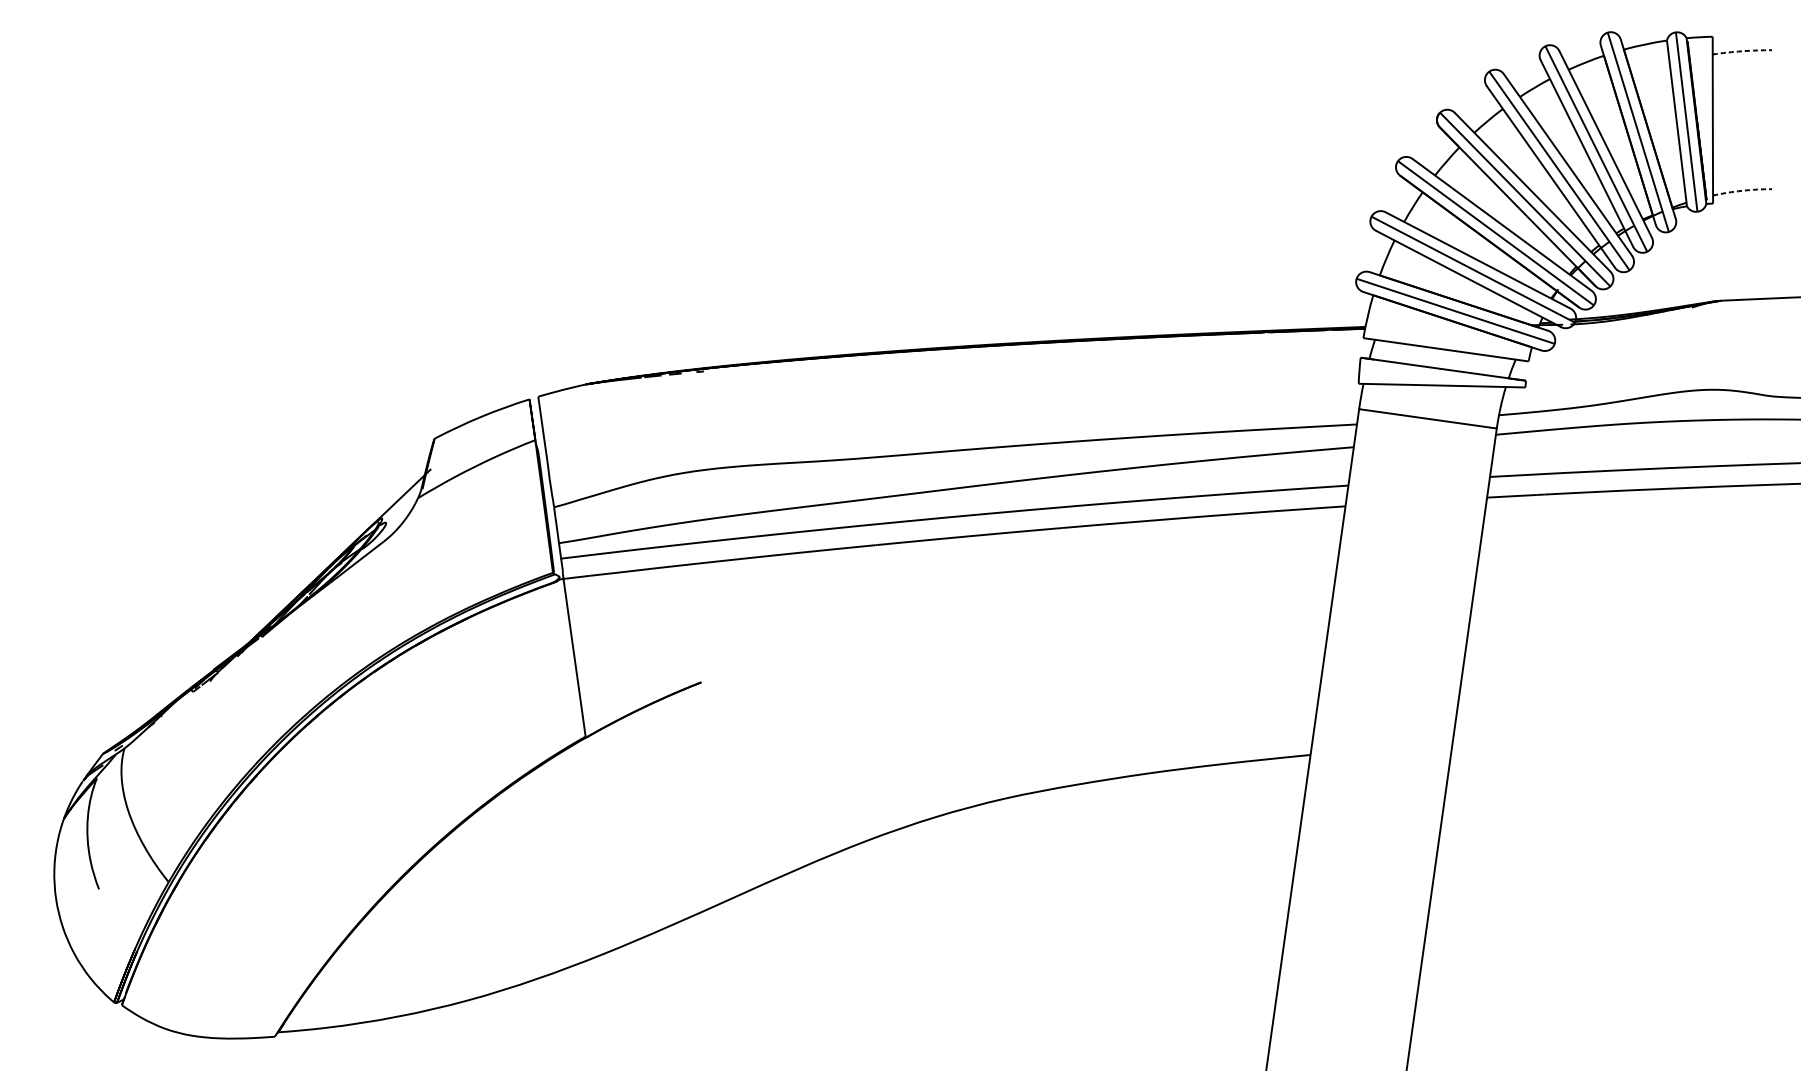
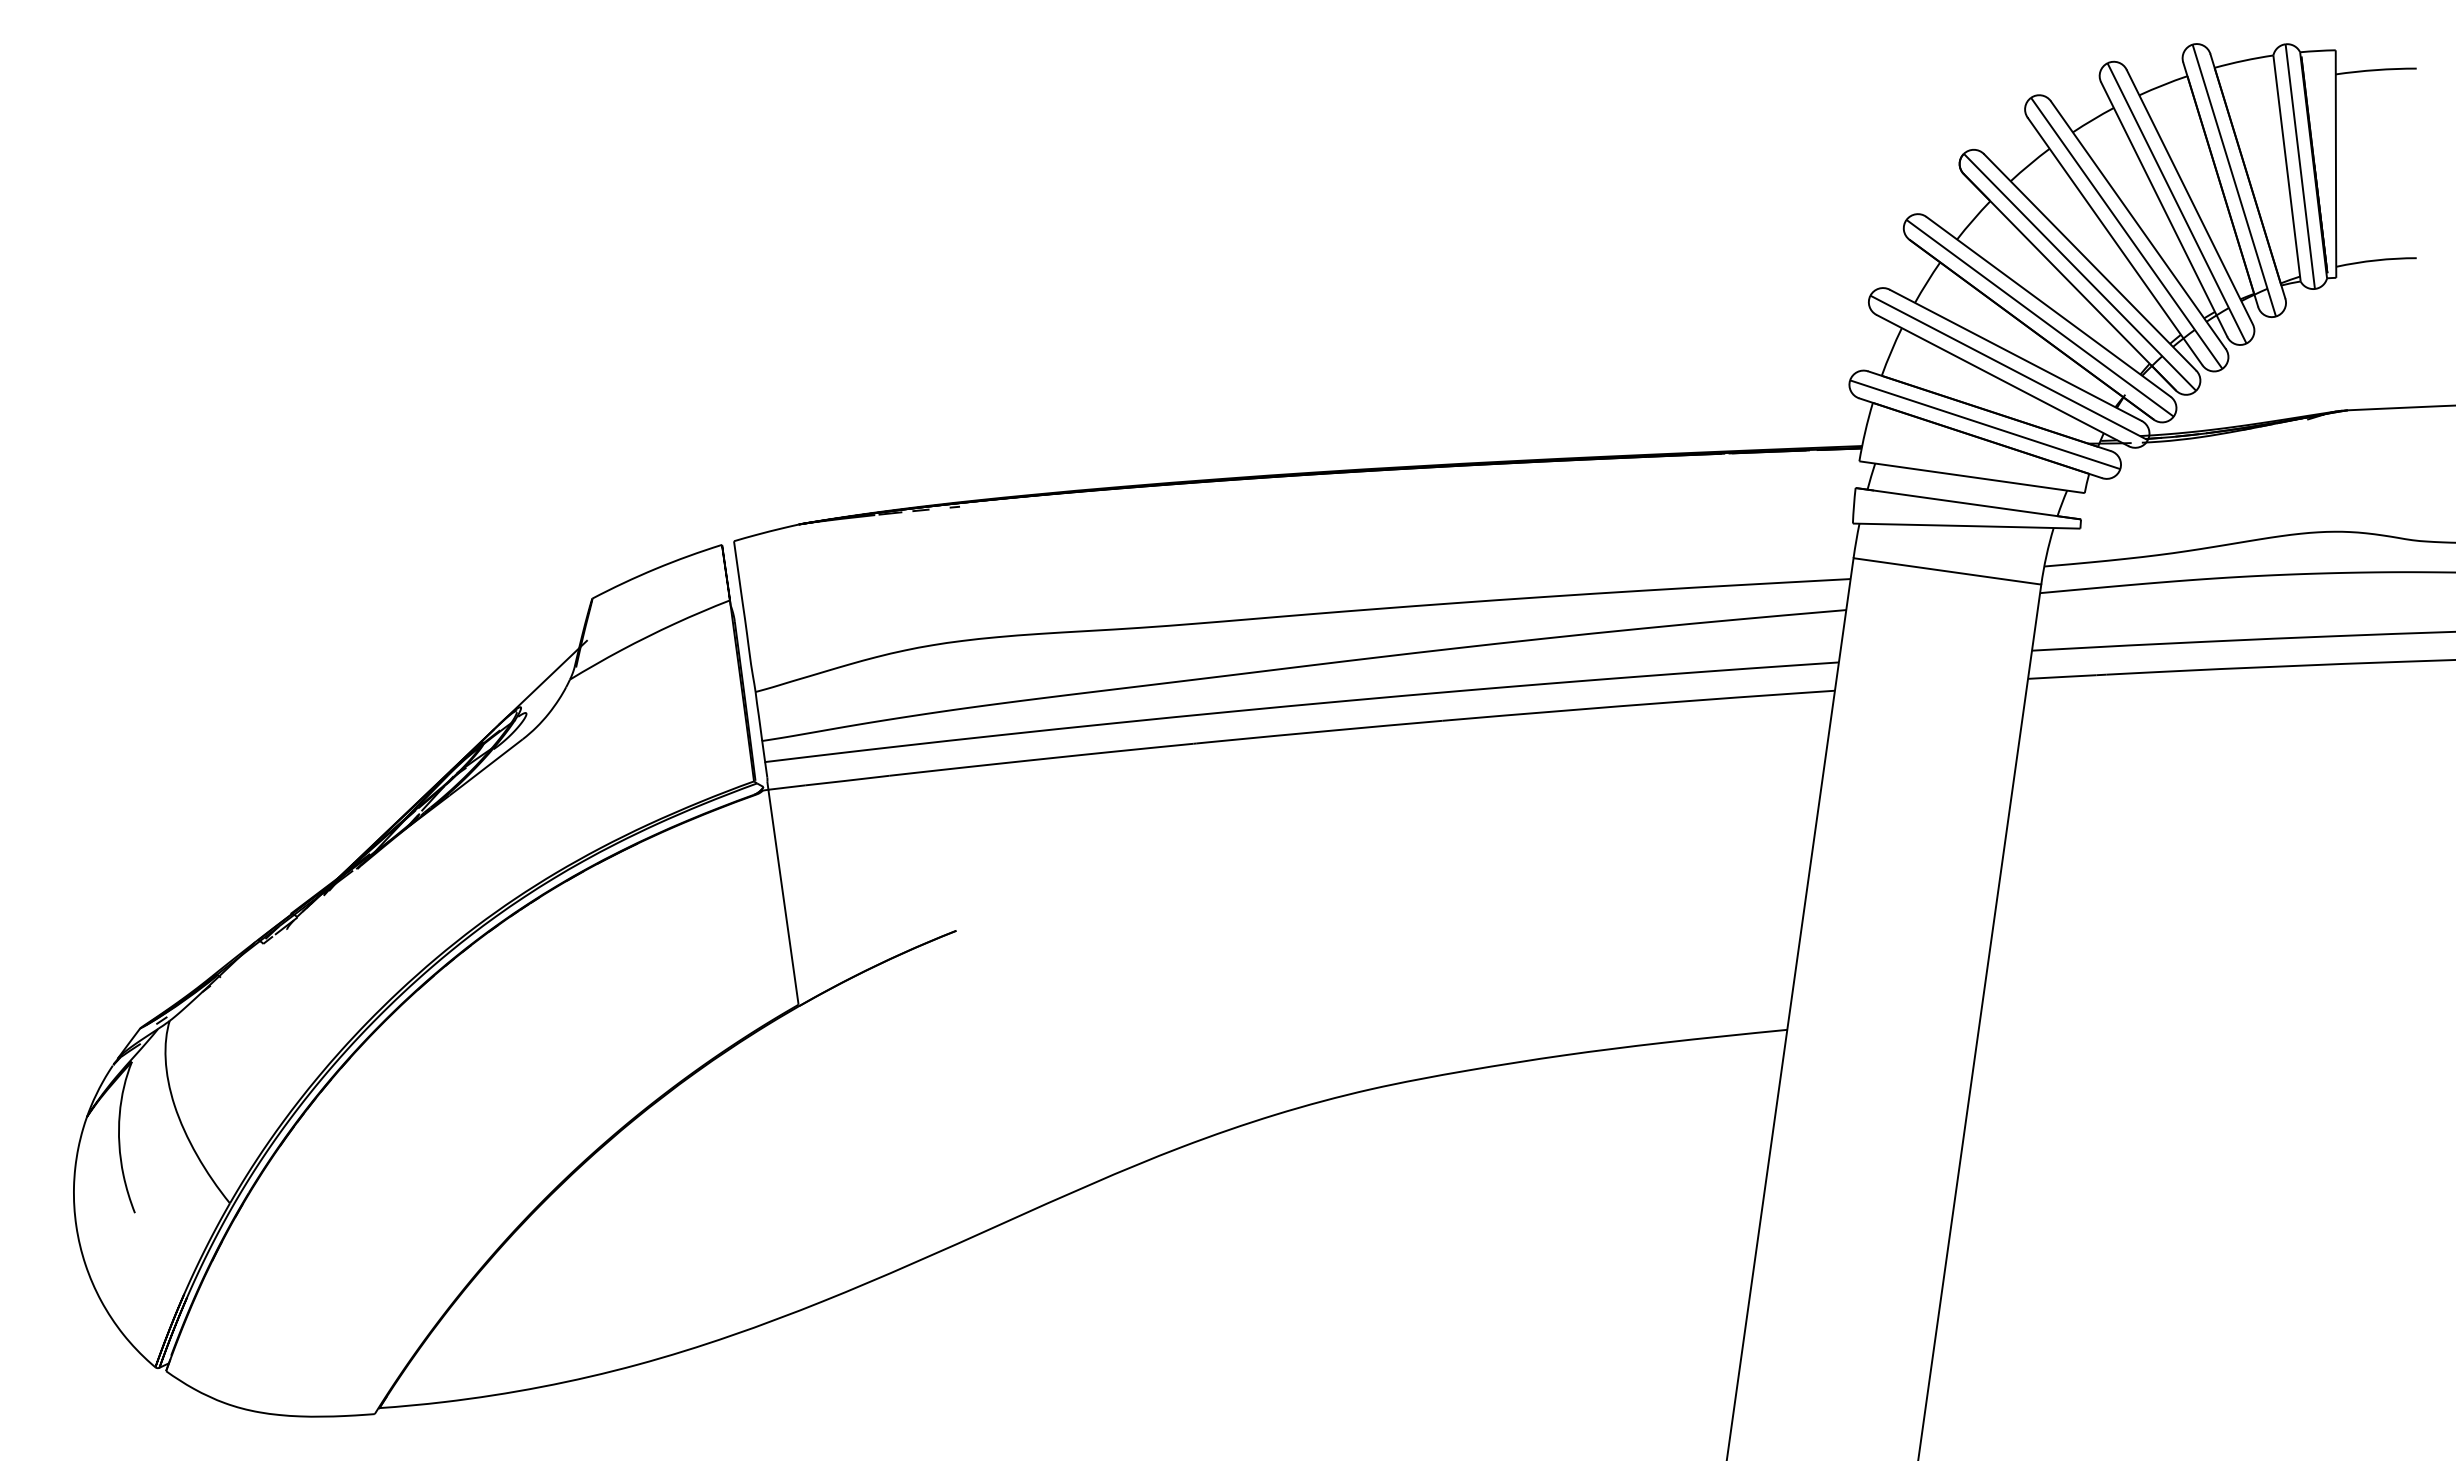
arc: (1742, 51) -> (2376, 70), dashed -> solid
arc: (1742, 190) -> (2376, 260), dashed -> solid

